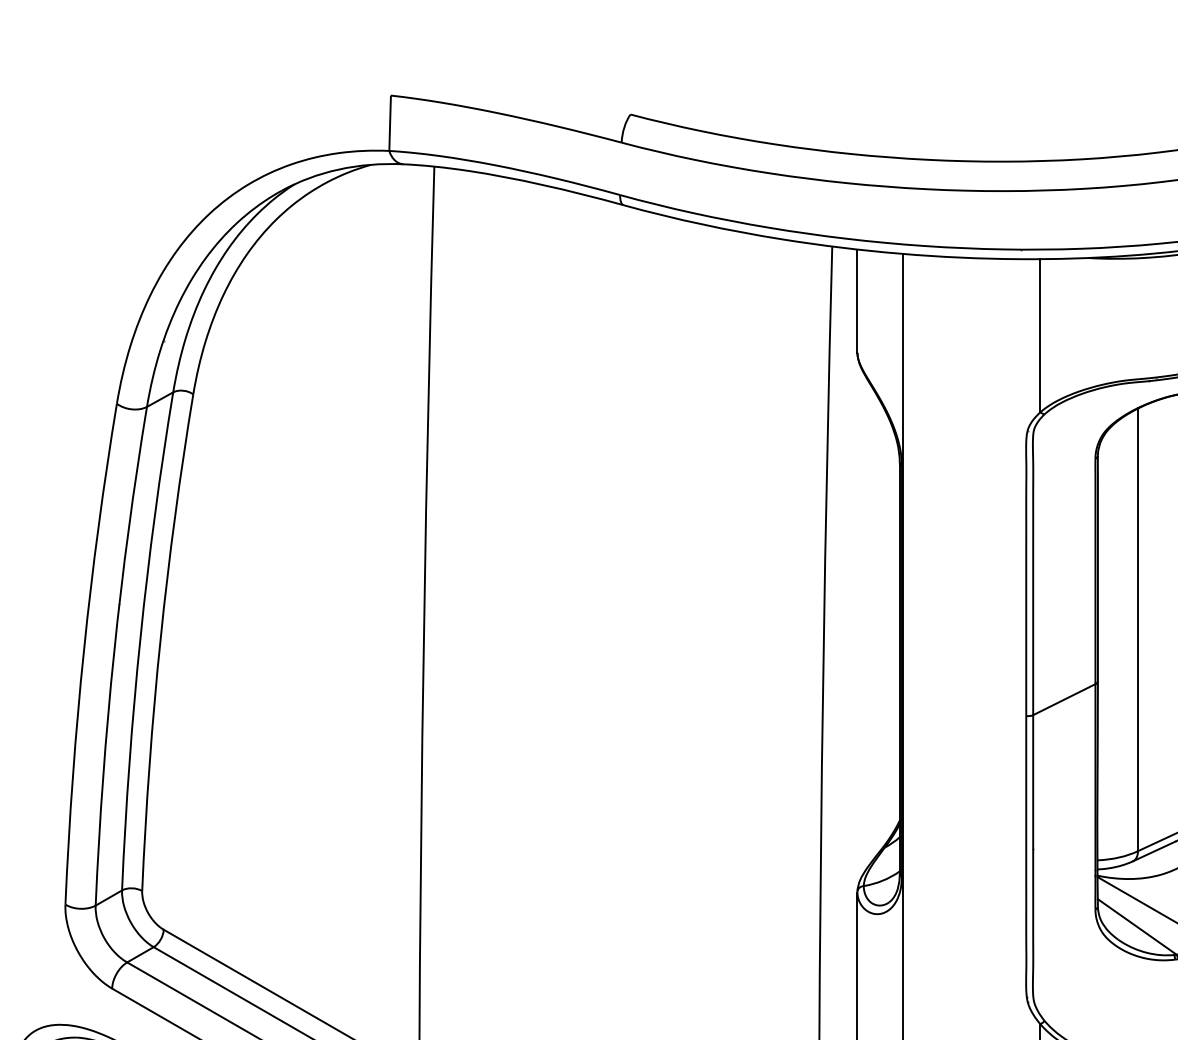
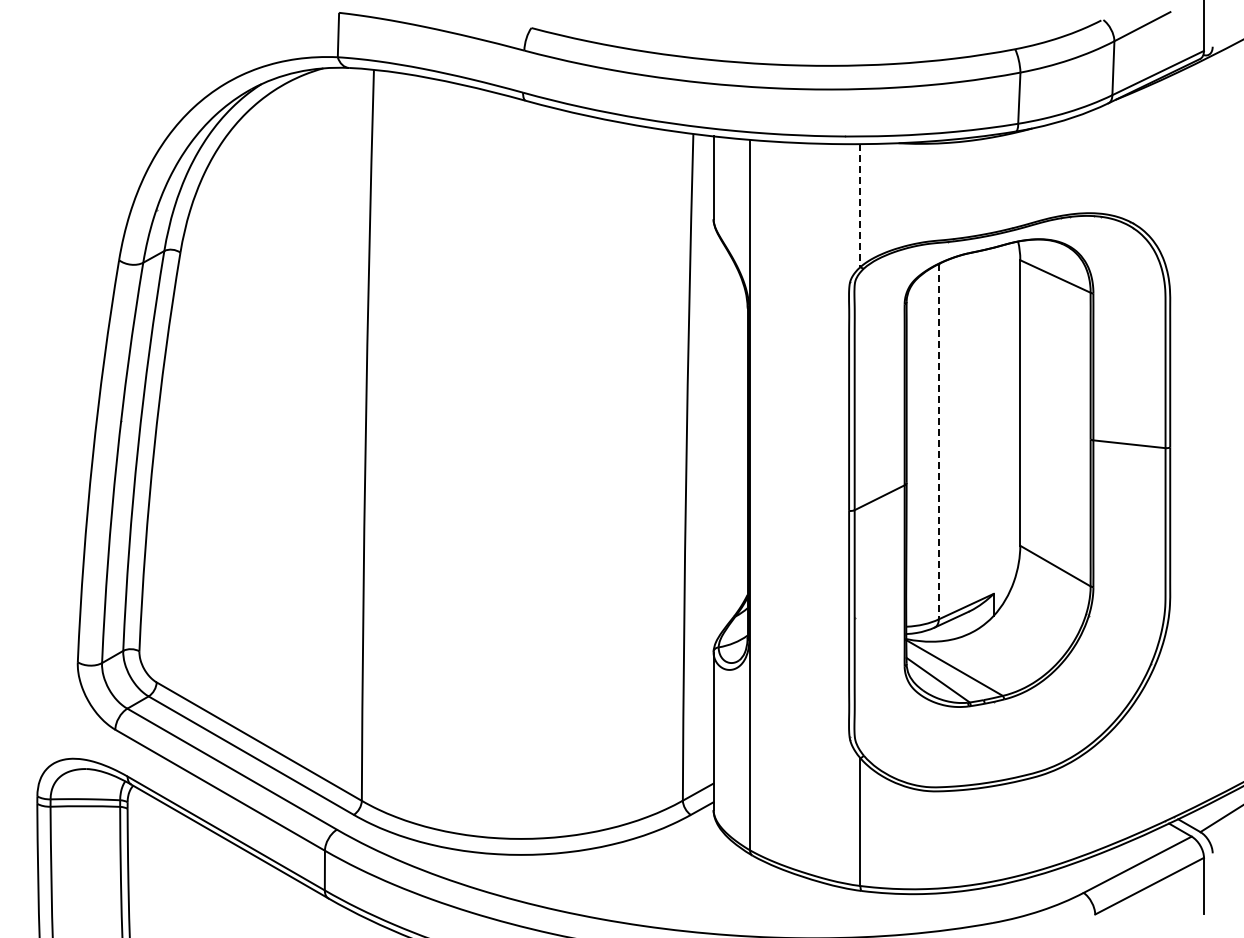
line: (1040, 336) -> (860, 206), solid -> dashed
line: (1137, 629) -> (938, 441), solid -> dashed

